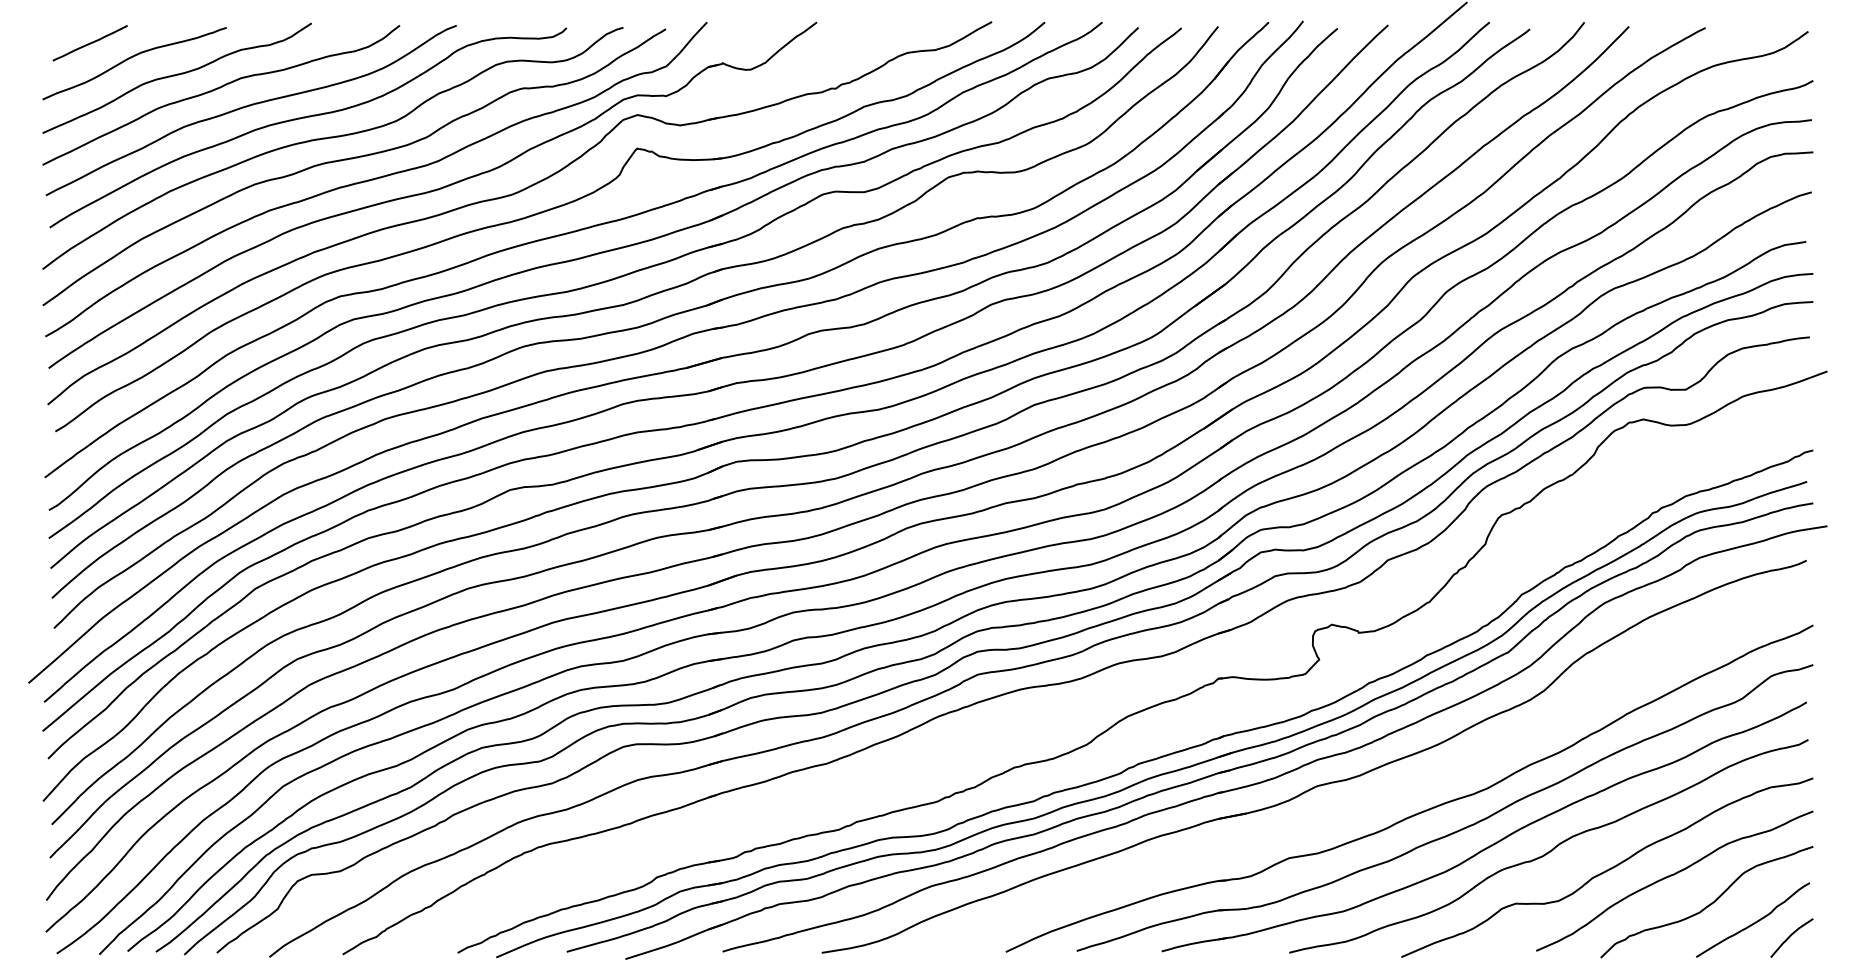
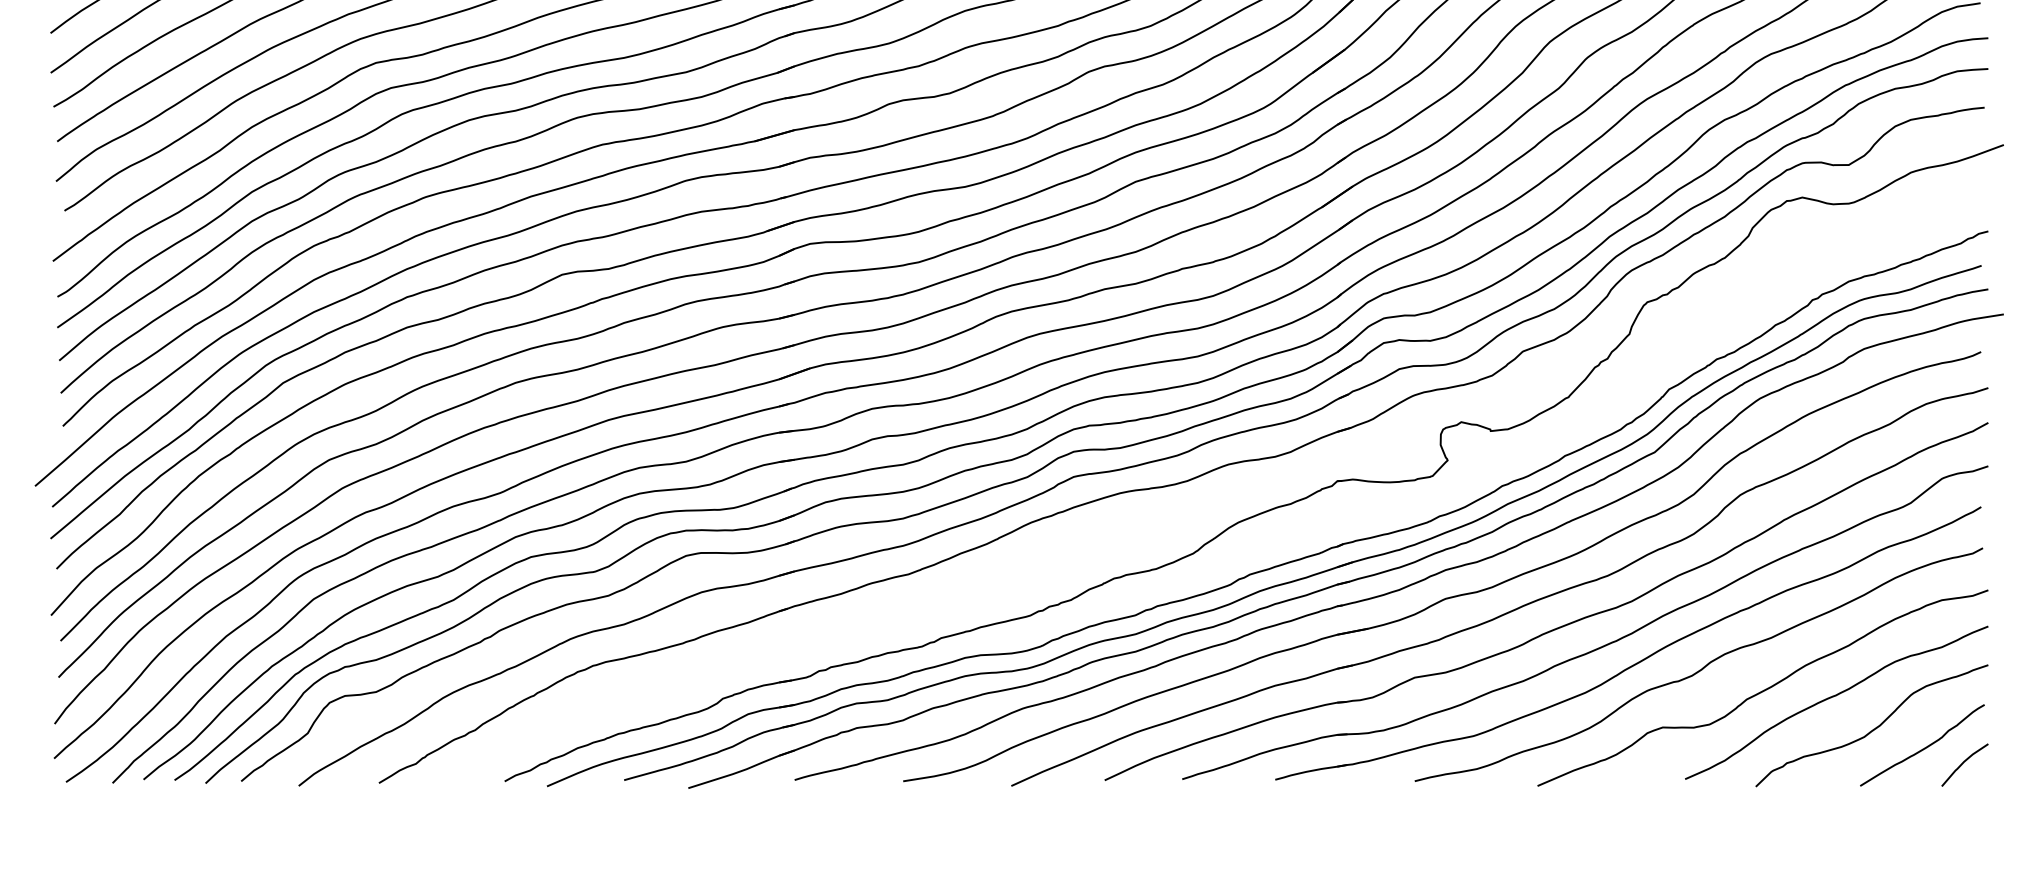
part: (1374, 797) -> (1508, 611), added

